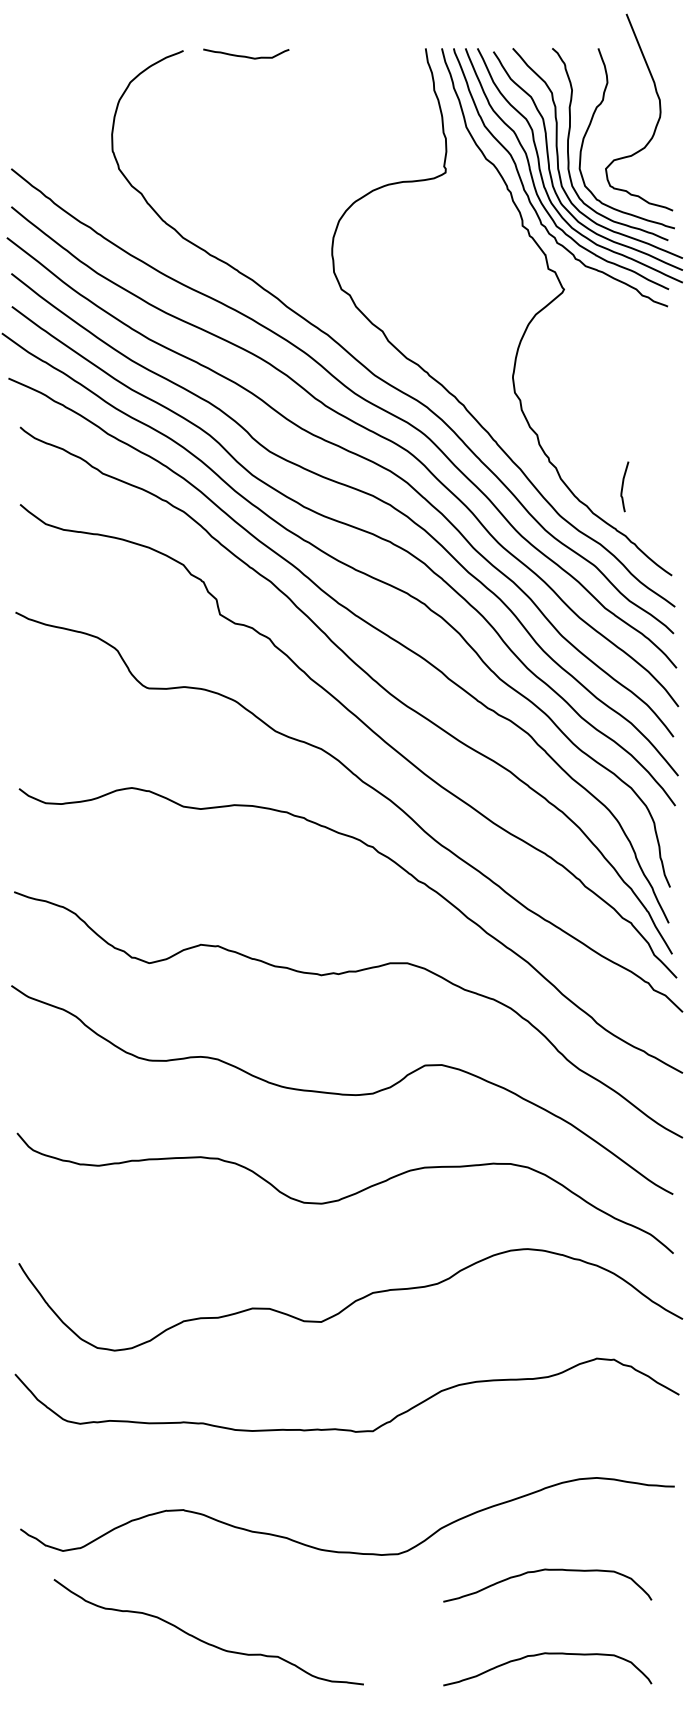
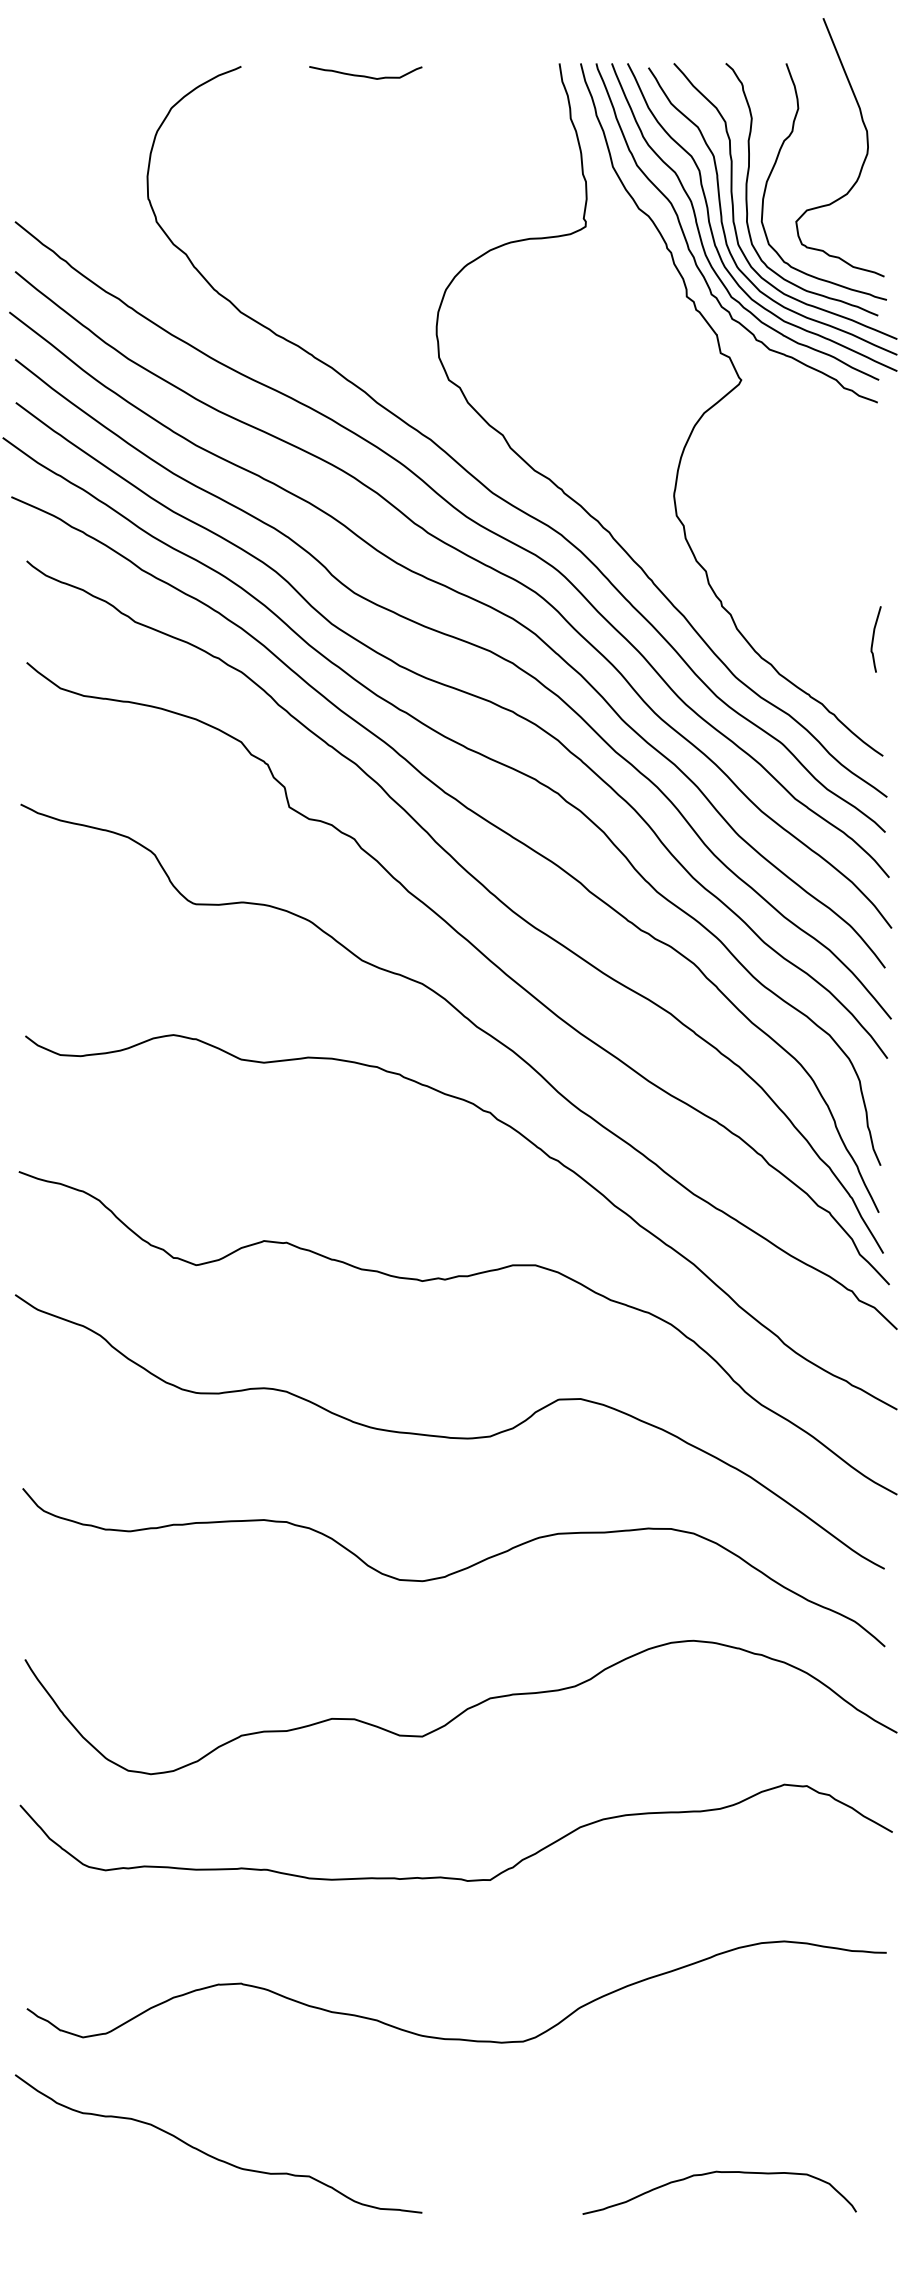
curve: (246, 56) -> (365, 75), moved
curve: (622, 486) -> (873, 639), moved
curve: (542, 1570) -> (713, 2063), removed
curve: (203, 1640) -> (211, 2155), moved

